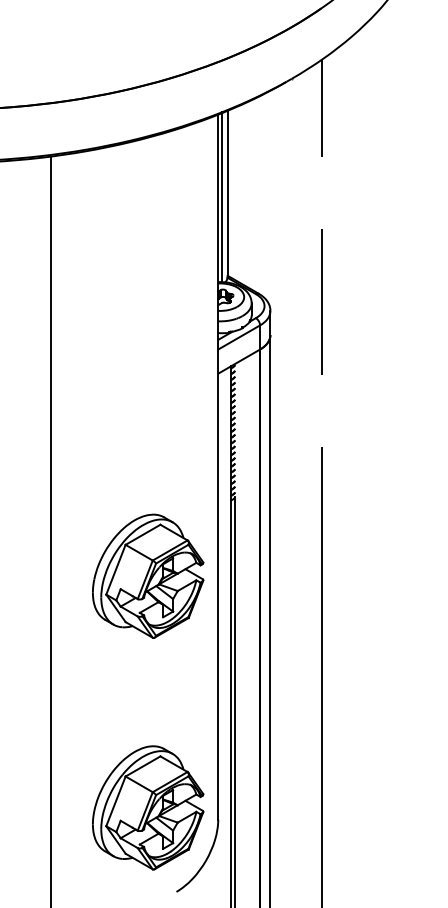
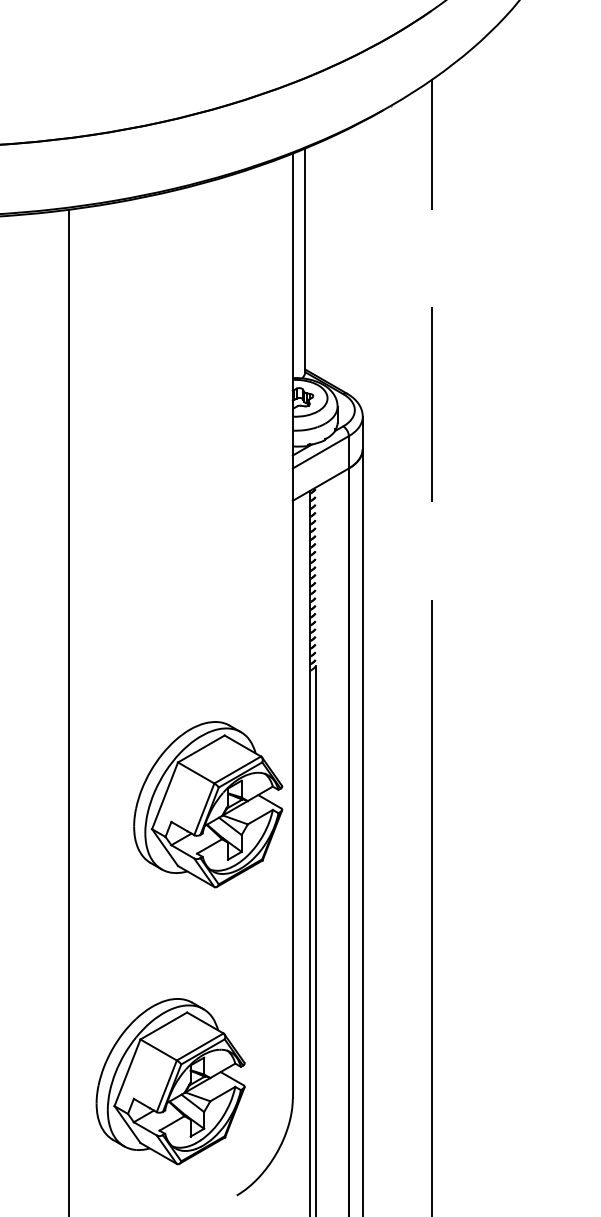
line: (222, 197) -> (298, 264), removed
part: (148, 575) -> (208, 803), moved
part: (148, 807) -> (171, 1081), moved

